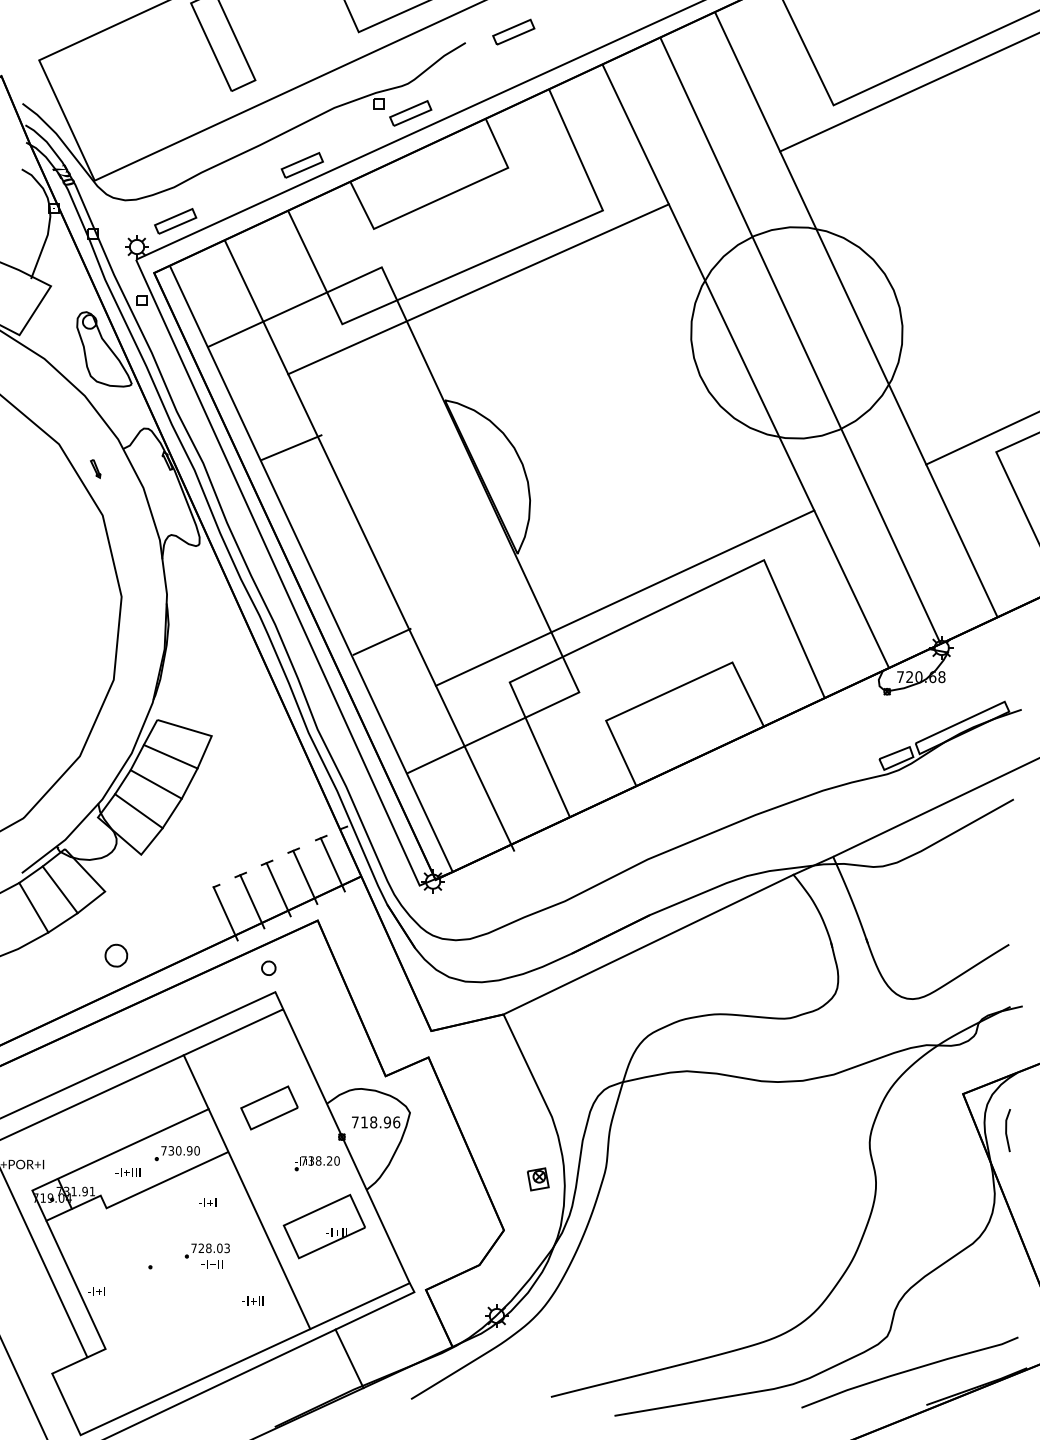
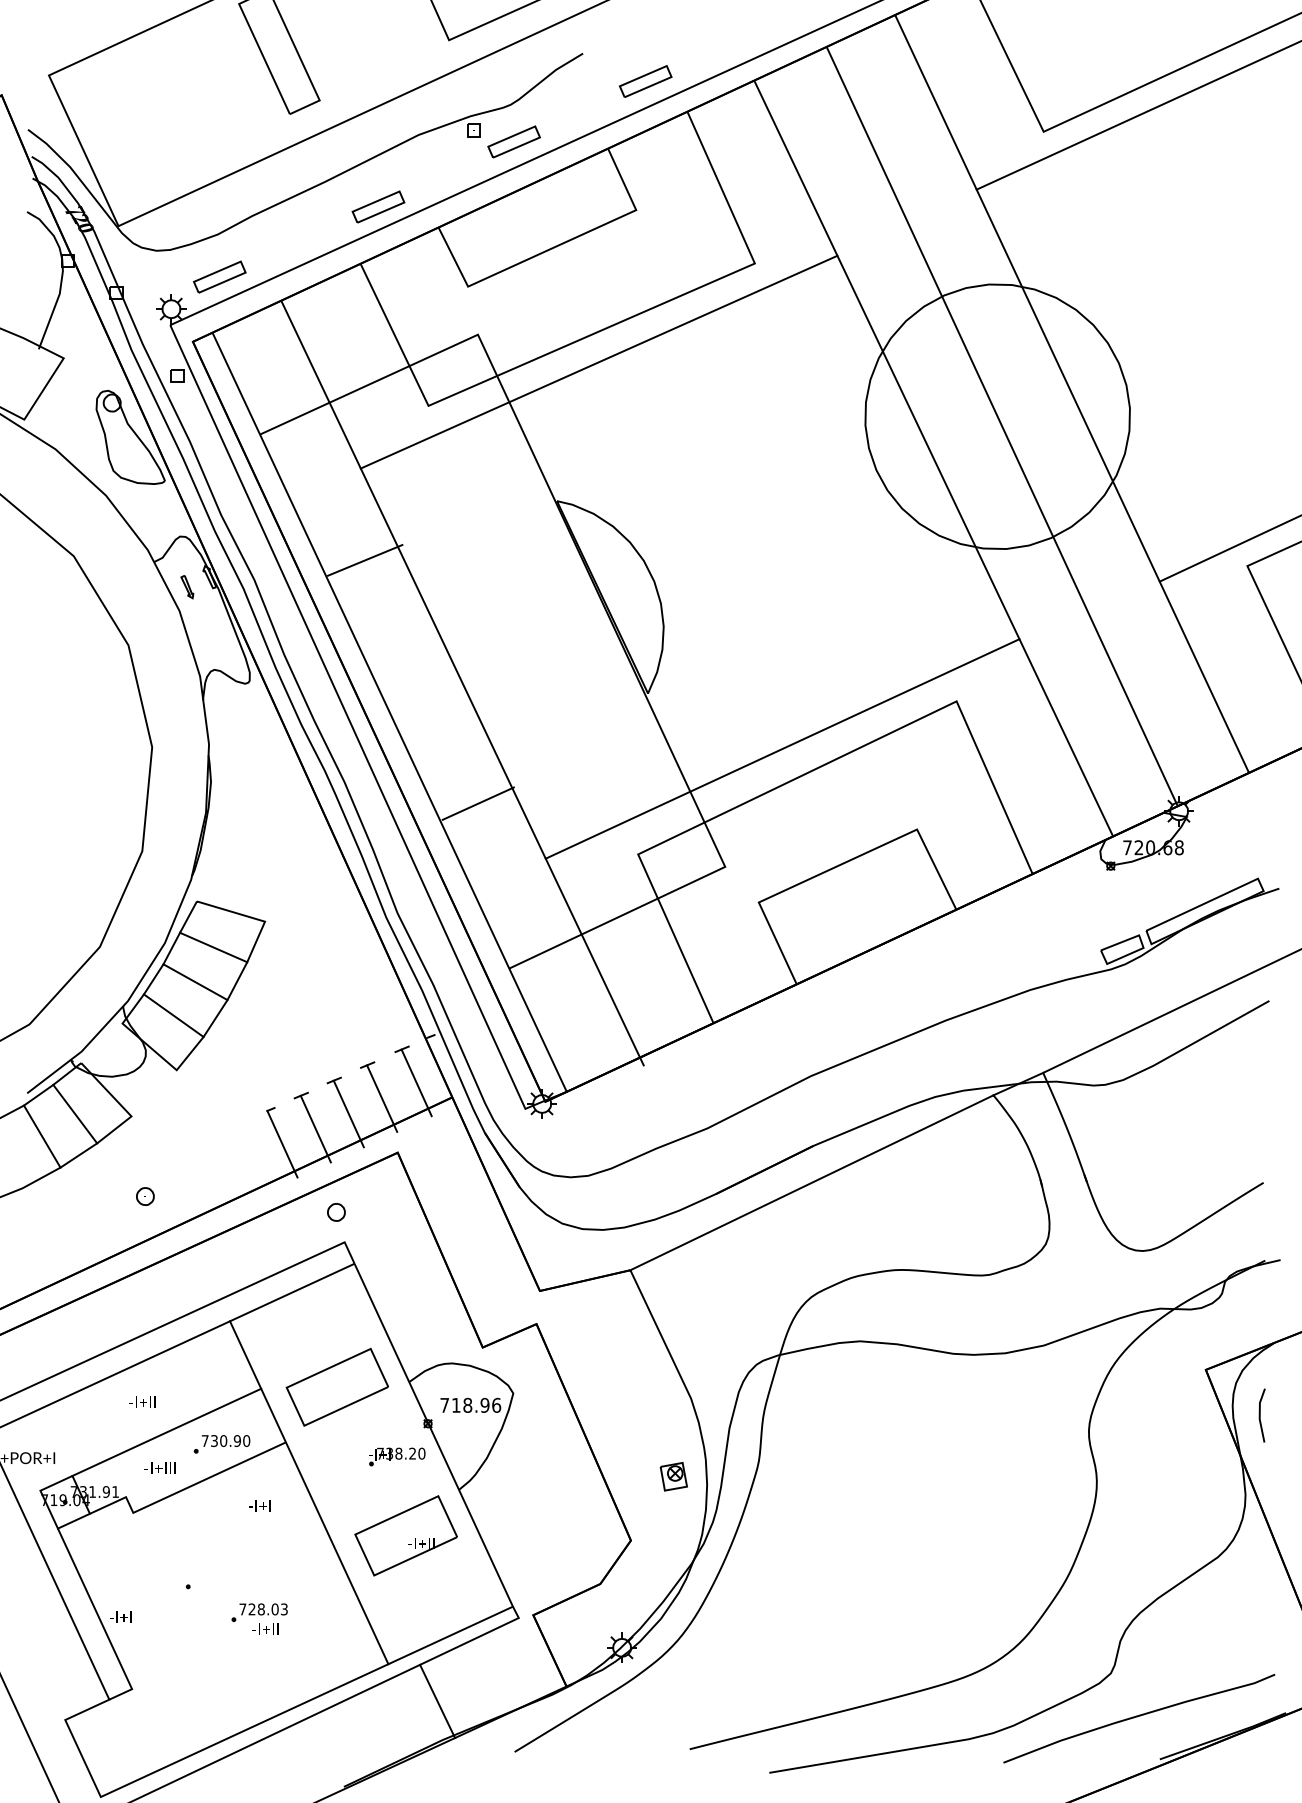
part: (513, 31) -> (645, 80), moved
part: (95, 469) -> (187, 587), moved
part: (115, 955) -> (144, 1196), size x0.62
part: (269, 1107) -> (337, 1386), size x1.43
part: (206, 1255) -> (258, 1618), moved
text: (252, 1300) -> (141, 1401), moved

